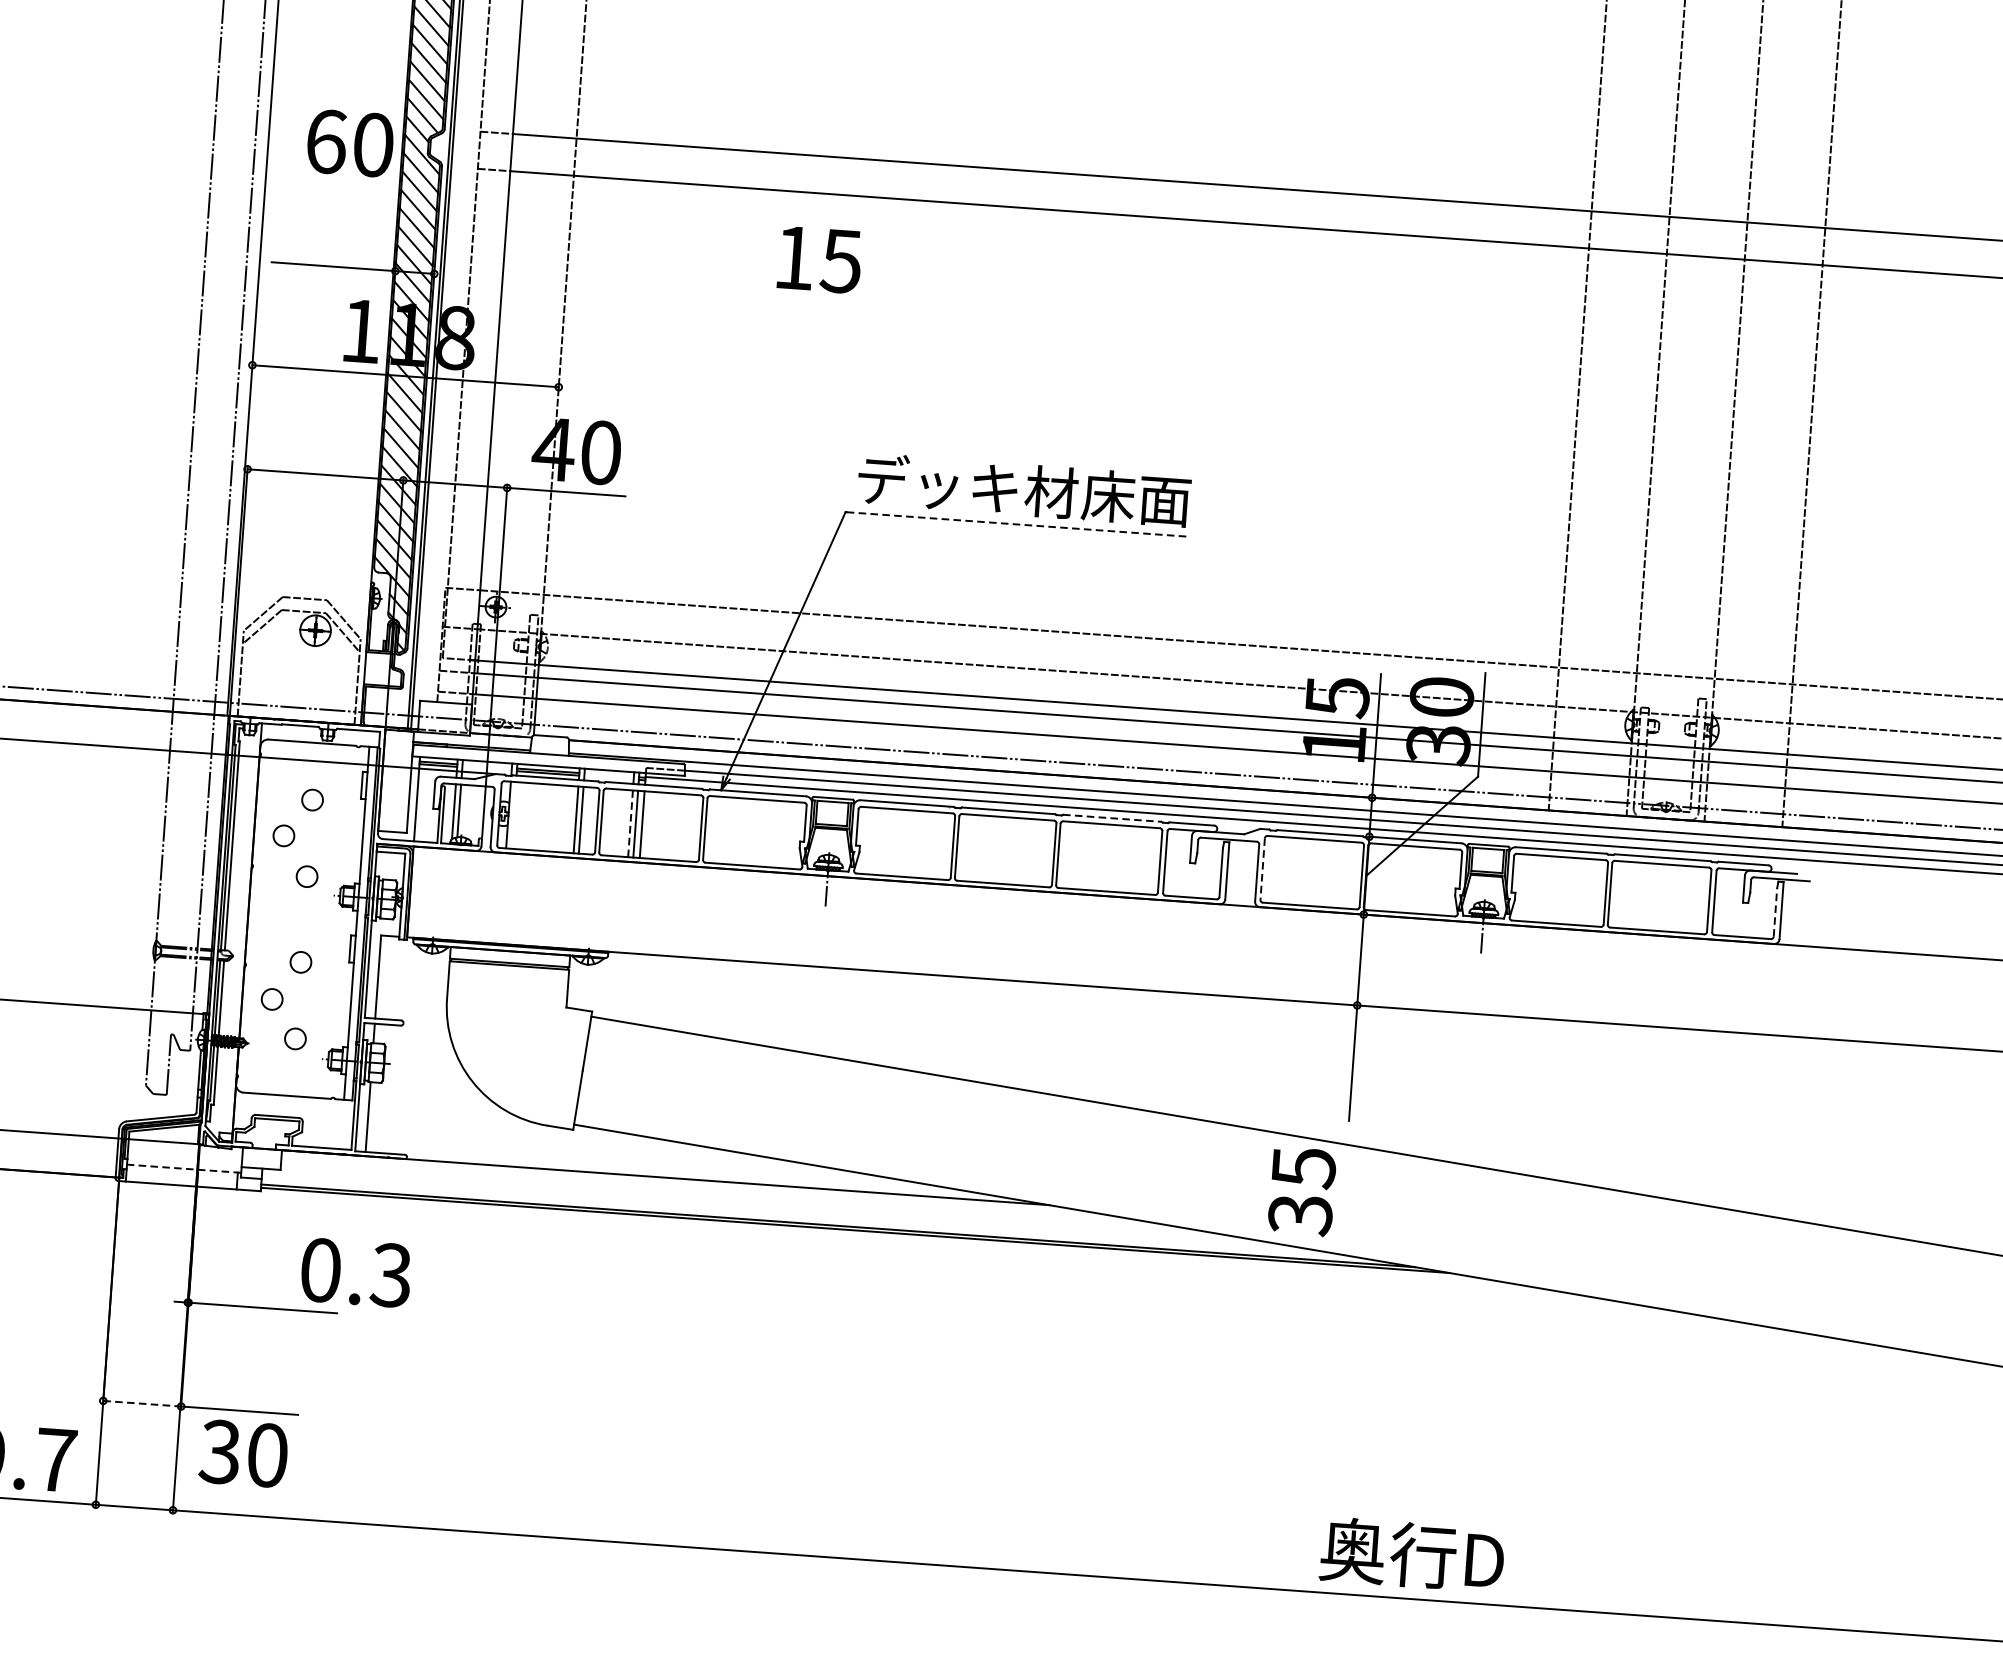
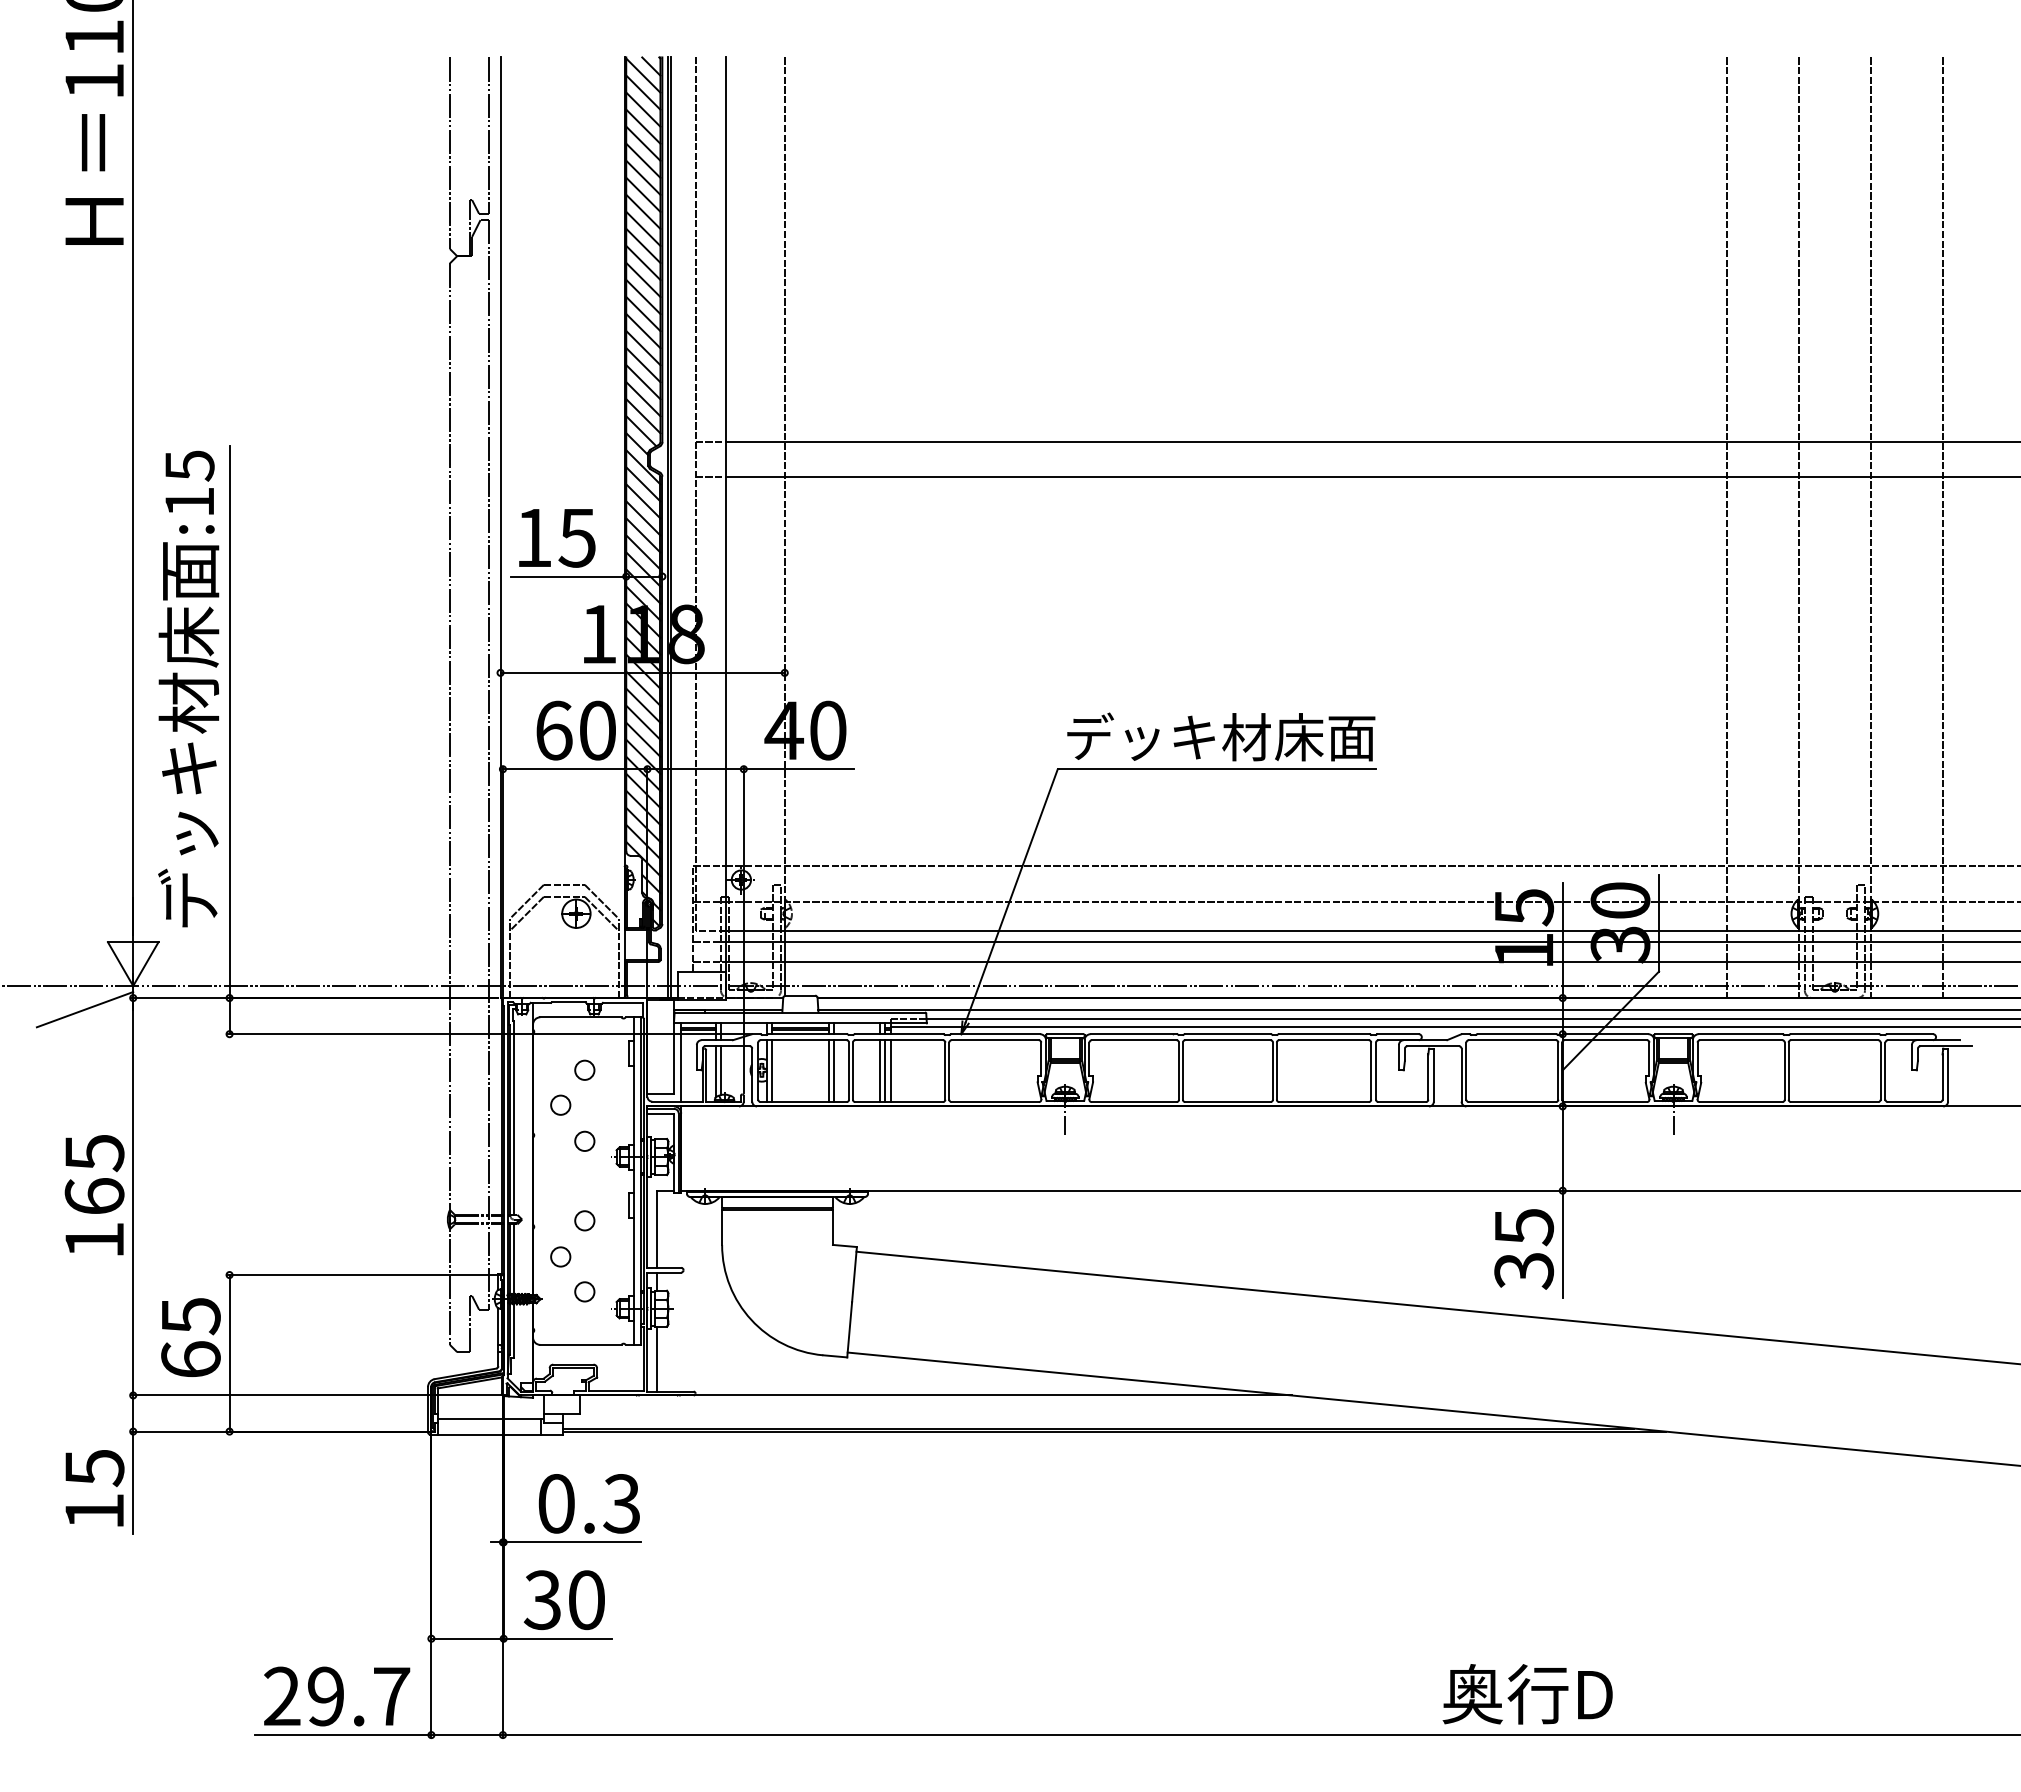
text: (349, 143) -> (575, 730), moved
text: (820, 260) -> (557, 538), moved
line: (1017, 524) -> (1217, 769), dashed -> solid
line: (513, 815) -> (771, 1071), added
line: (1112, 818) -> (1324, 1034), dashed -> solid
line: (630, 824) -> (879, 1071), dashed -> solid
line: (1262, 869) -> (1466, 1071), dashed -> solid
line: (1775, 912) -> (1942, 1077), dashed -> solid
line: (183, 1169) -> (490, 1419), dashed -> solid
text: (1301, 1191) -> (1523, 1249), moved
text: (355, 1272) -> (588, 1503), moved
line: (143, 1403) -> (468, 1638), dashed -> solid
text: (242, 1453) -> (563, 1600), moved
text: (1411, 1555) -> (1527, 1694), moved

